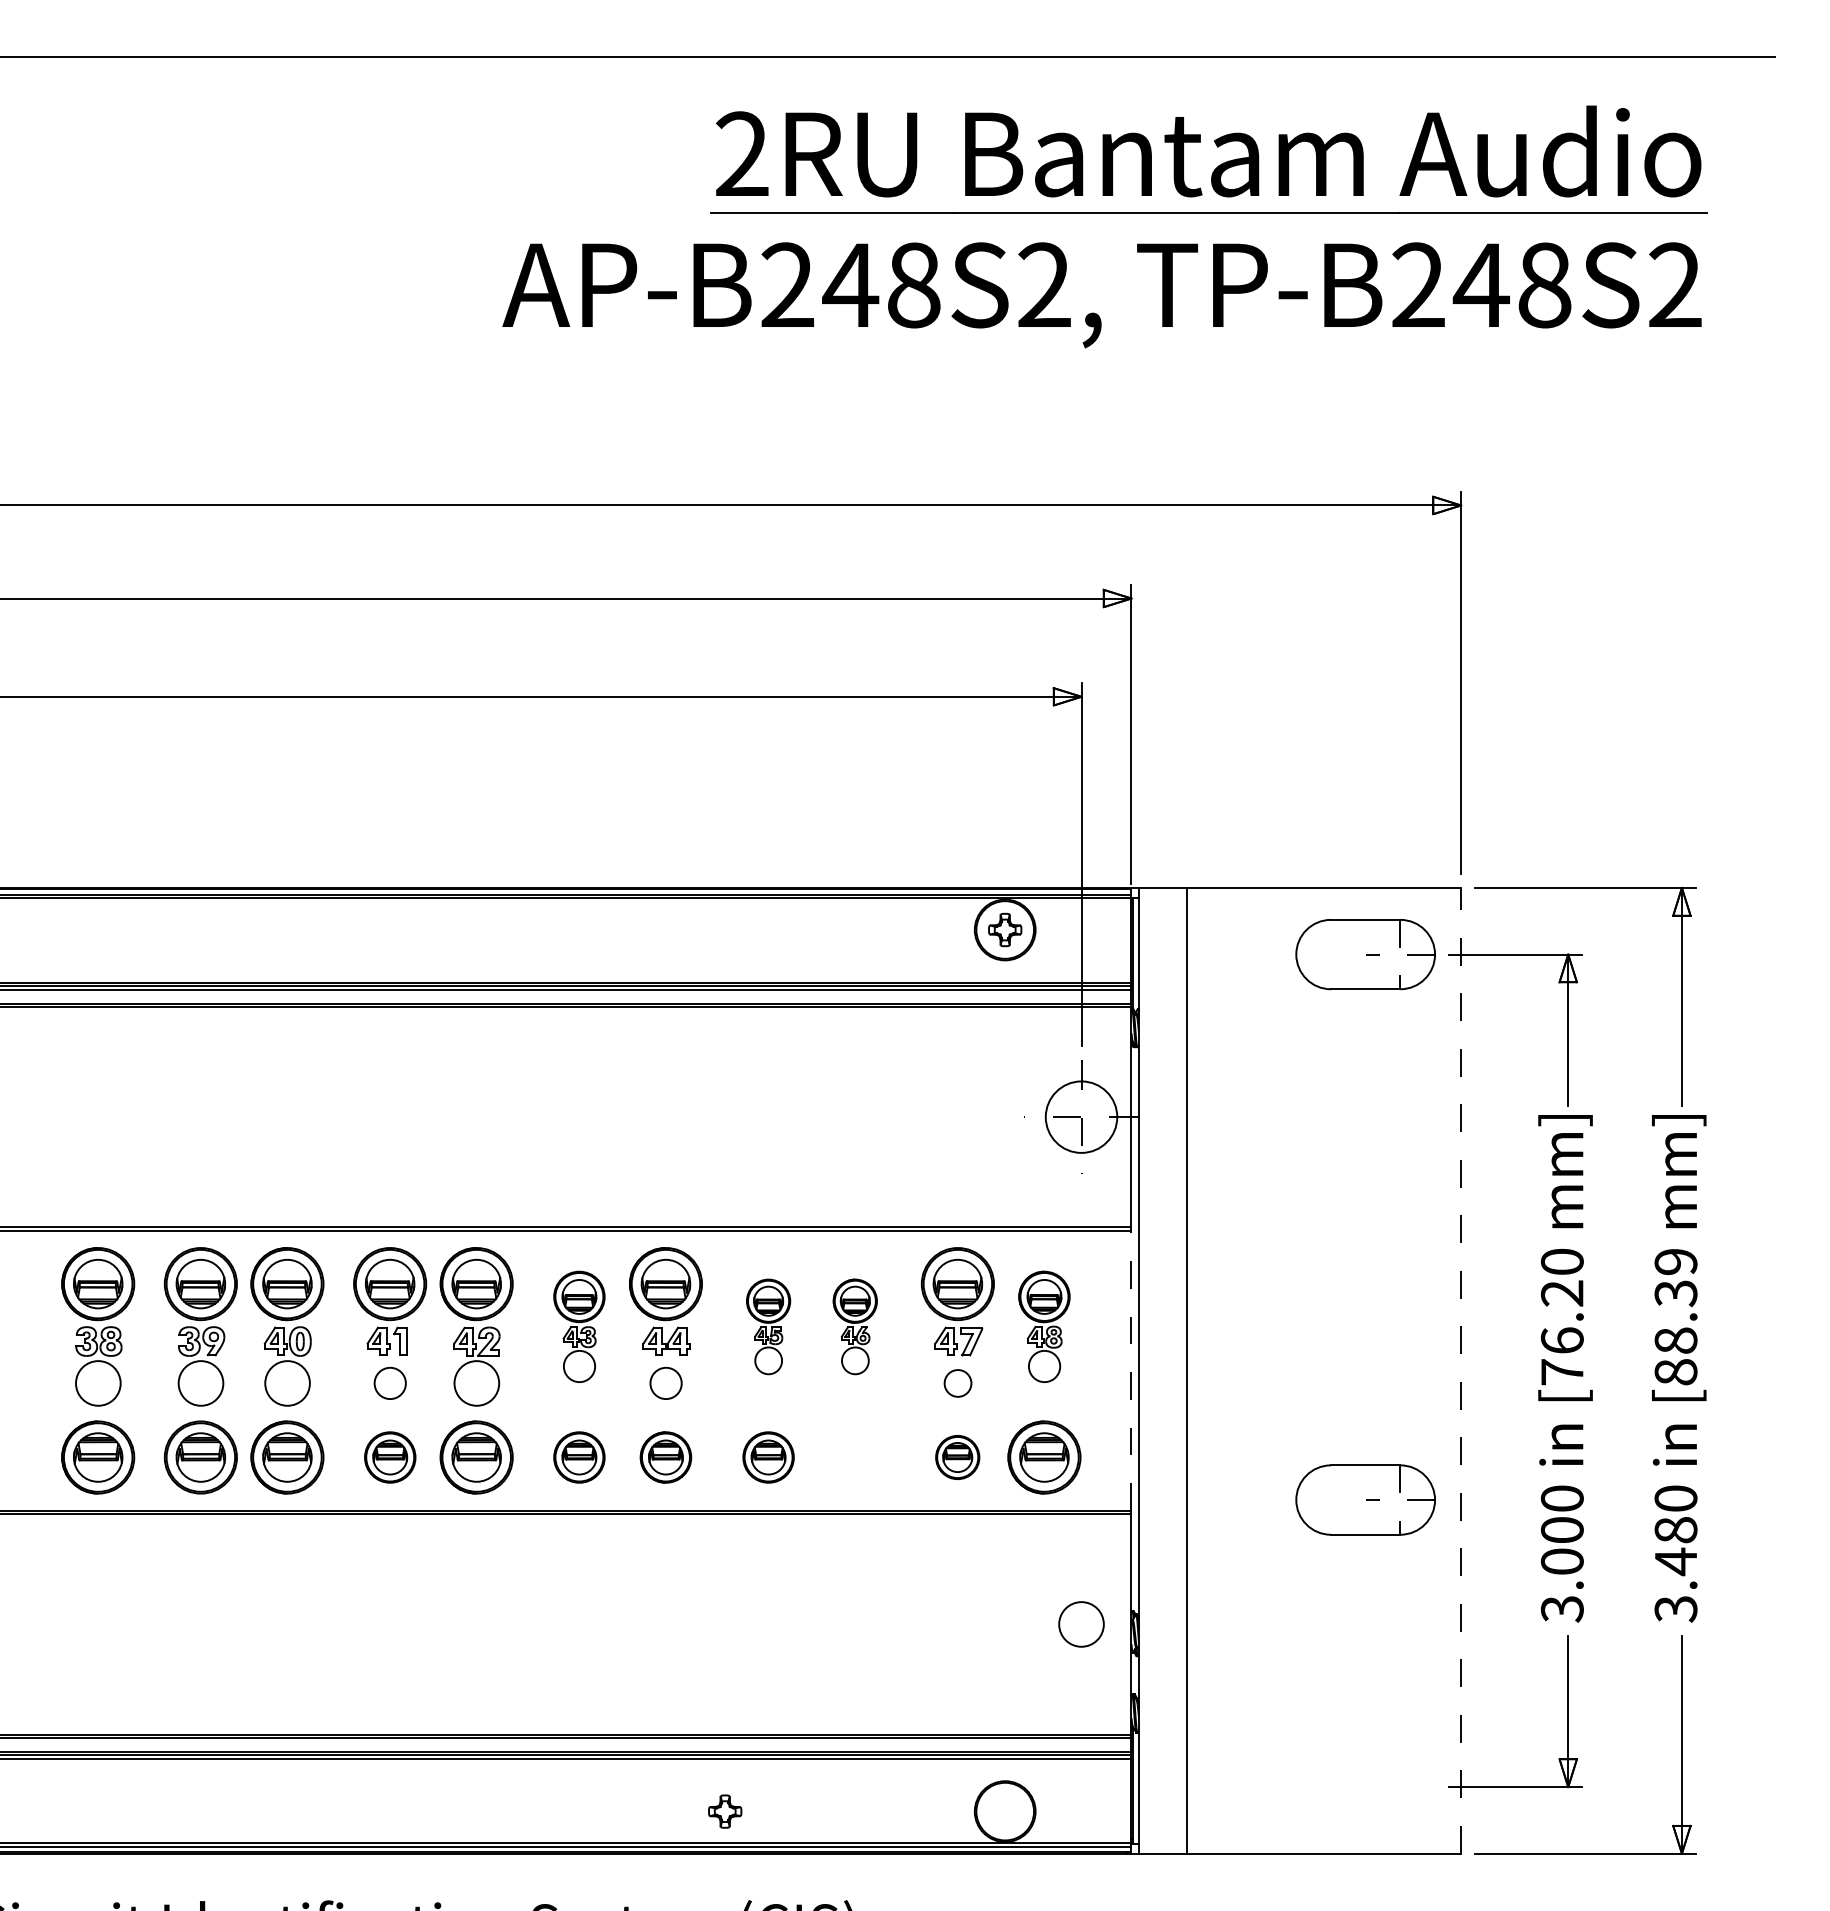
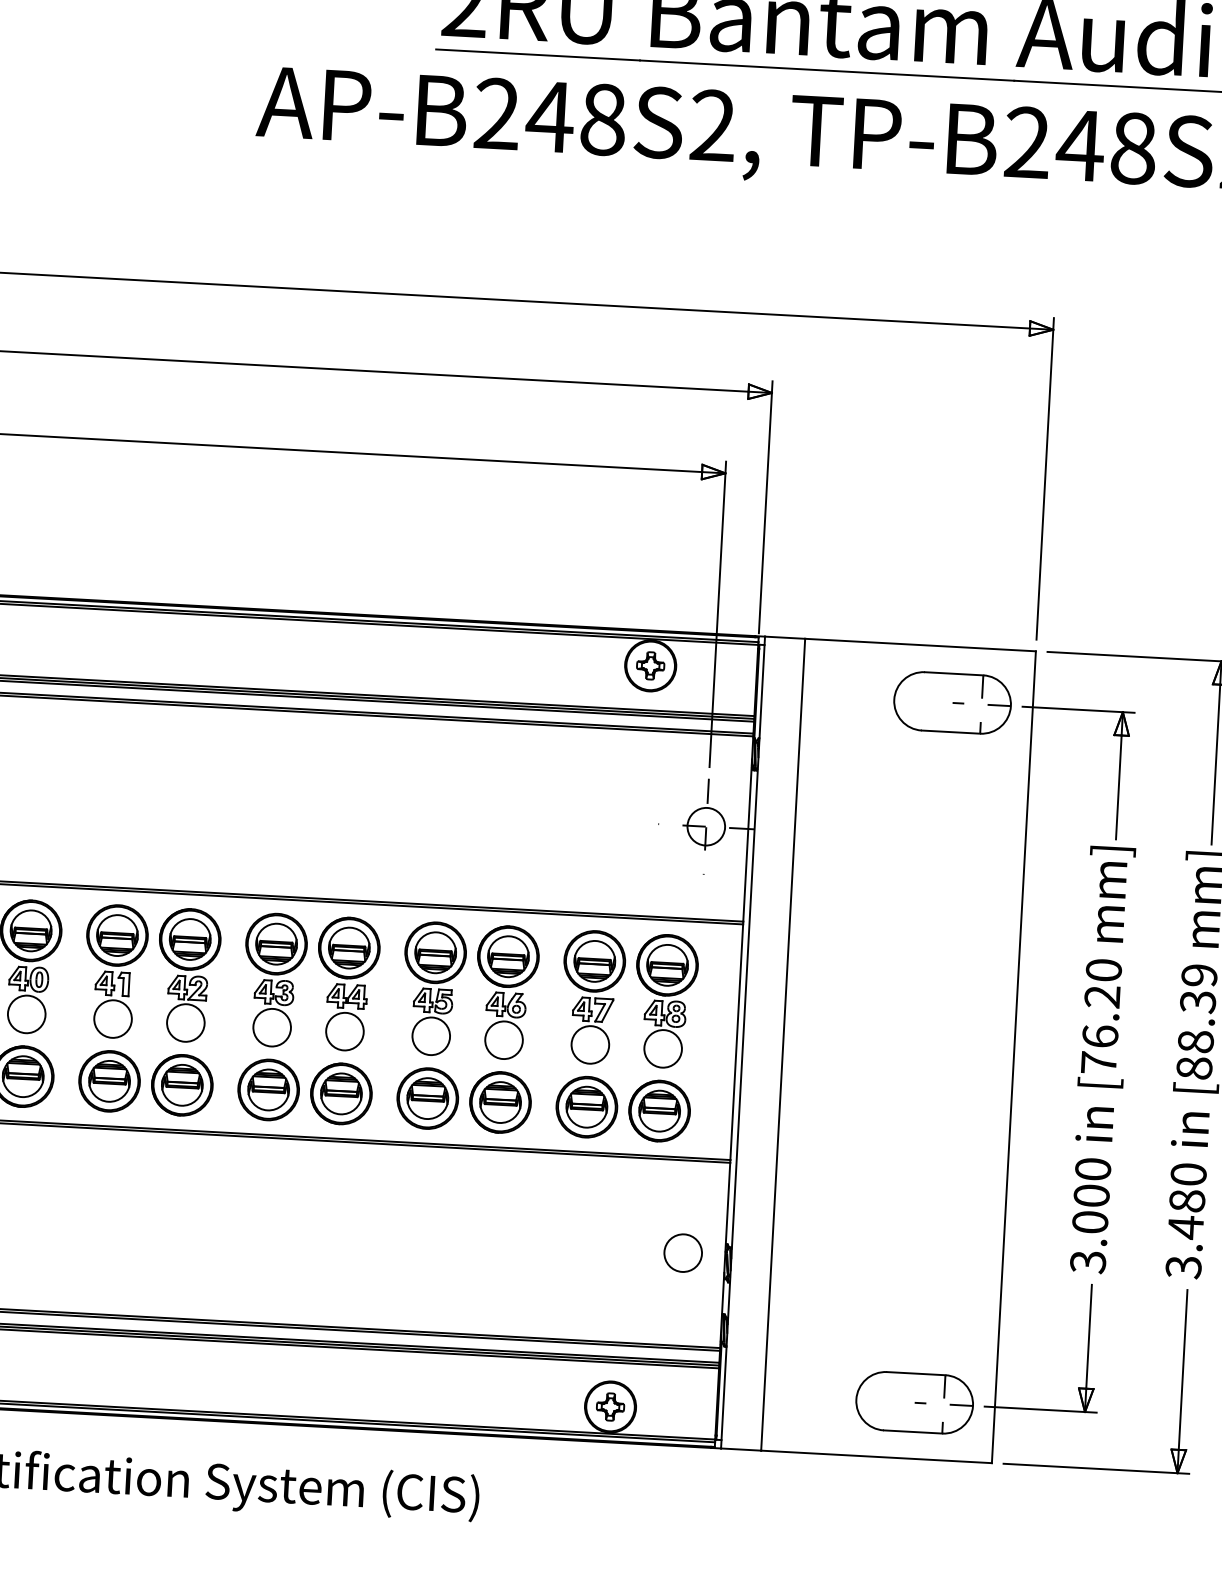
circle: (1081, 1116) -> (706, 826), size x0.62
part: (579, 1326) -> (274, 979), size x1.43
part: (768, 1326) -> (433, 988), size x1.67
part: (855, 1326) -> (506, 992), size x1.67
part: (1044, 1326) -> (665, 1001), size x1.43
line: (1131, 1370) -> (736, 1041), dashed -> solid
line: (1461, 1370) -> (1014, 1056), dashed -> solid
circle: (389, 1383) -> (112, 1019), size x1.43
circle: (665, 1383) -> (344, 1031), size x1.43
circle: (957, 1383) -> (589, 1044), size x1.67
part: (390, 1457) -> (109, 1081), size x1.43
part: (579, 1457) -> (268, 1089), size x1.43
part: (665, 1457) -> (341, 1093), size x1.43
part: (768, 1457) -> (427, 1098), size x1.43
part: (855, 1457) -> (500, 1102), added
part: (957, 1457) -> (586, 1107), size x1.67
part: (1365, 1499) -> (914, 1402), moved
part: (725, 1811) -> (610, 1406), moved

